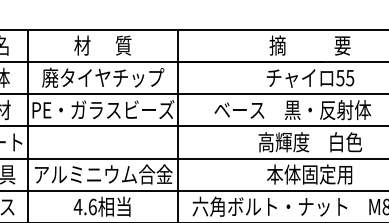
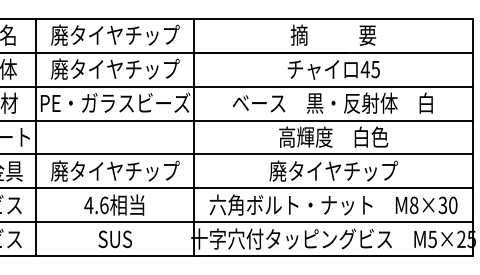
text: (103, 44) -> (115, 34), 材      質 -> 廃タイヤチップ
text: (339, 78) -> (364, 69), 55 -> 45
text: (103, 173) -> (115, 170), アルミニウム合金 -> 廃タイヤチップ
text: (310, 173) -> (333, 170), 本体固定用 -> 廃タイヤチップ

